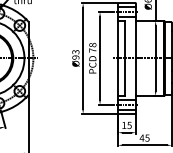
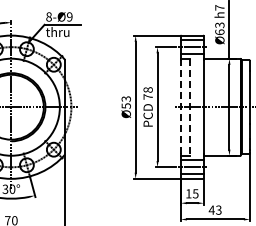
text: (75, 57) -> (125, 105), Ø93 -> Ø53
line: (117, 57) -> (180, 106), solid -> dashed
line: (125, 58) -> (190, 107), solid -> dashed
text: (147, 137) -> (218, 209), 45 -> 43

